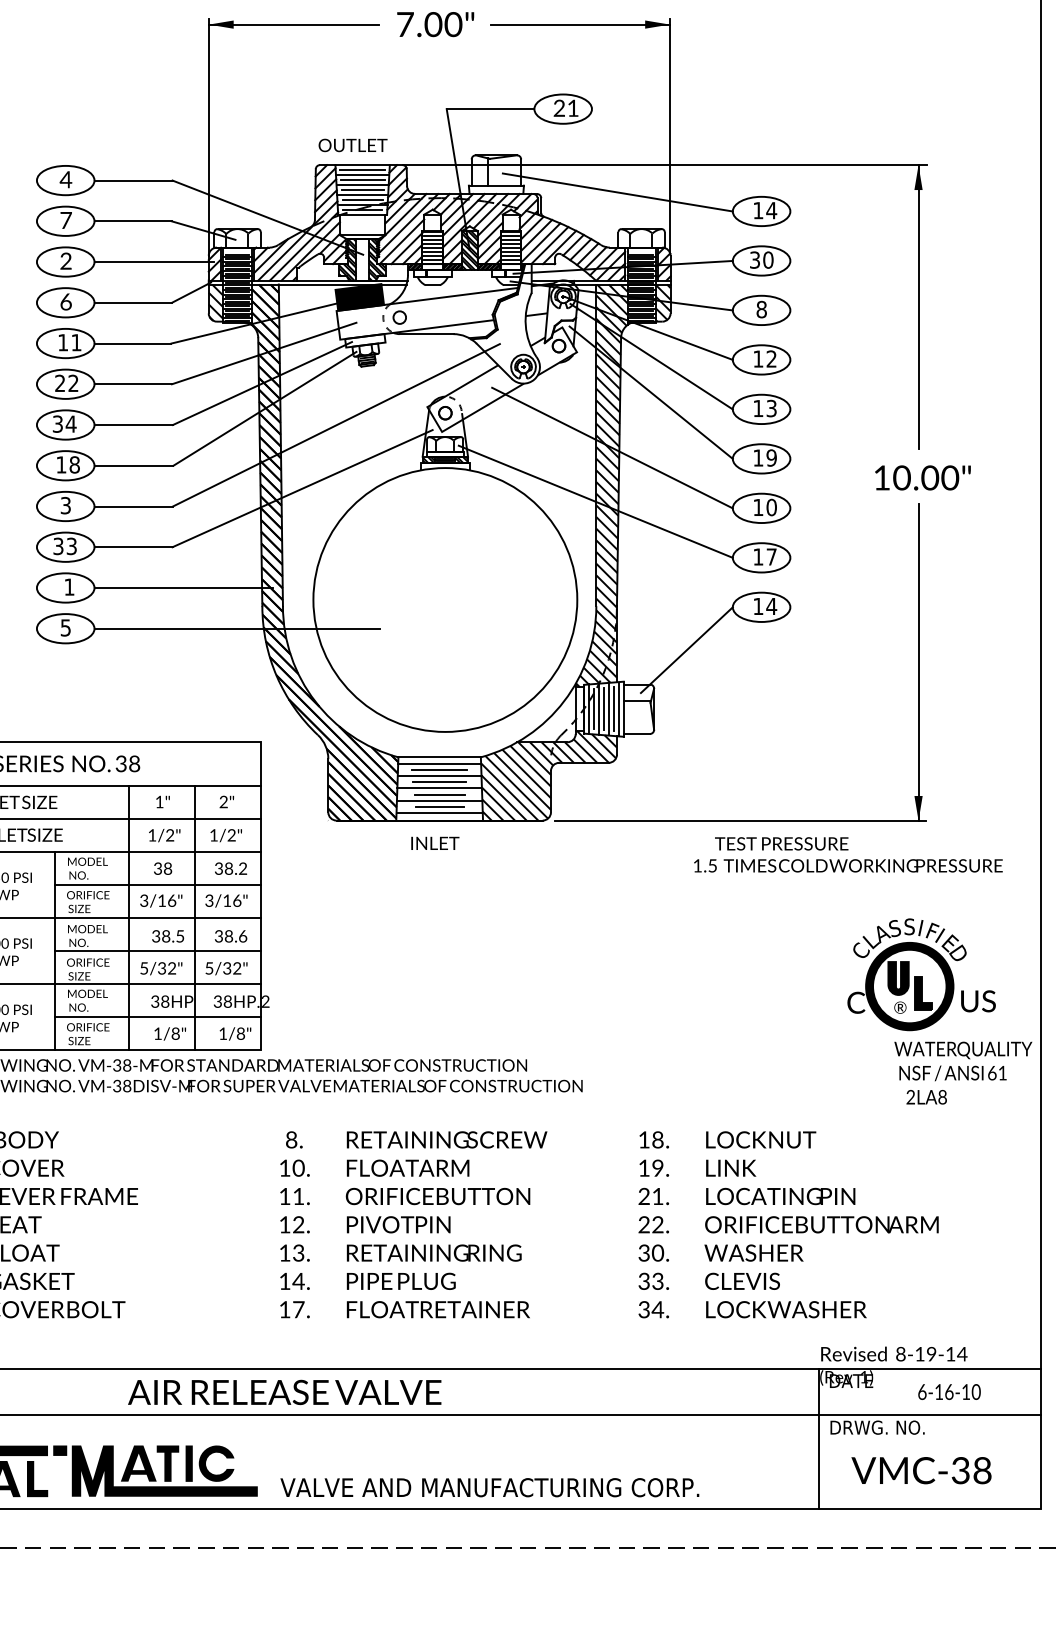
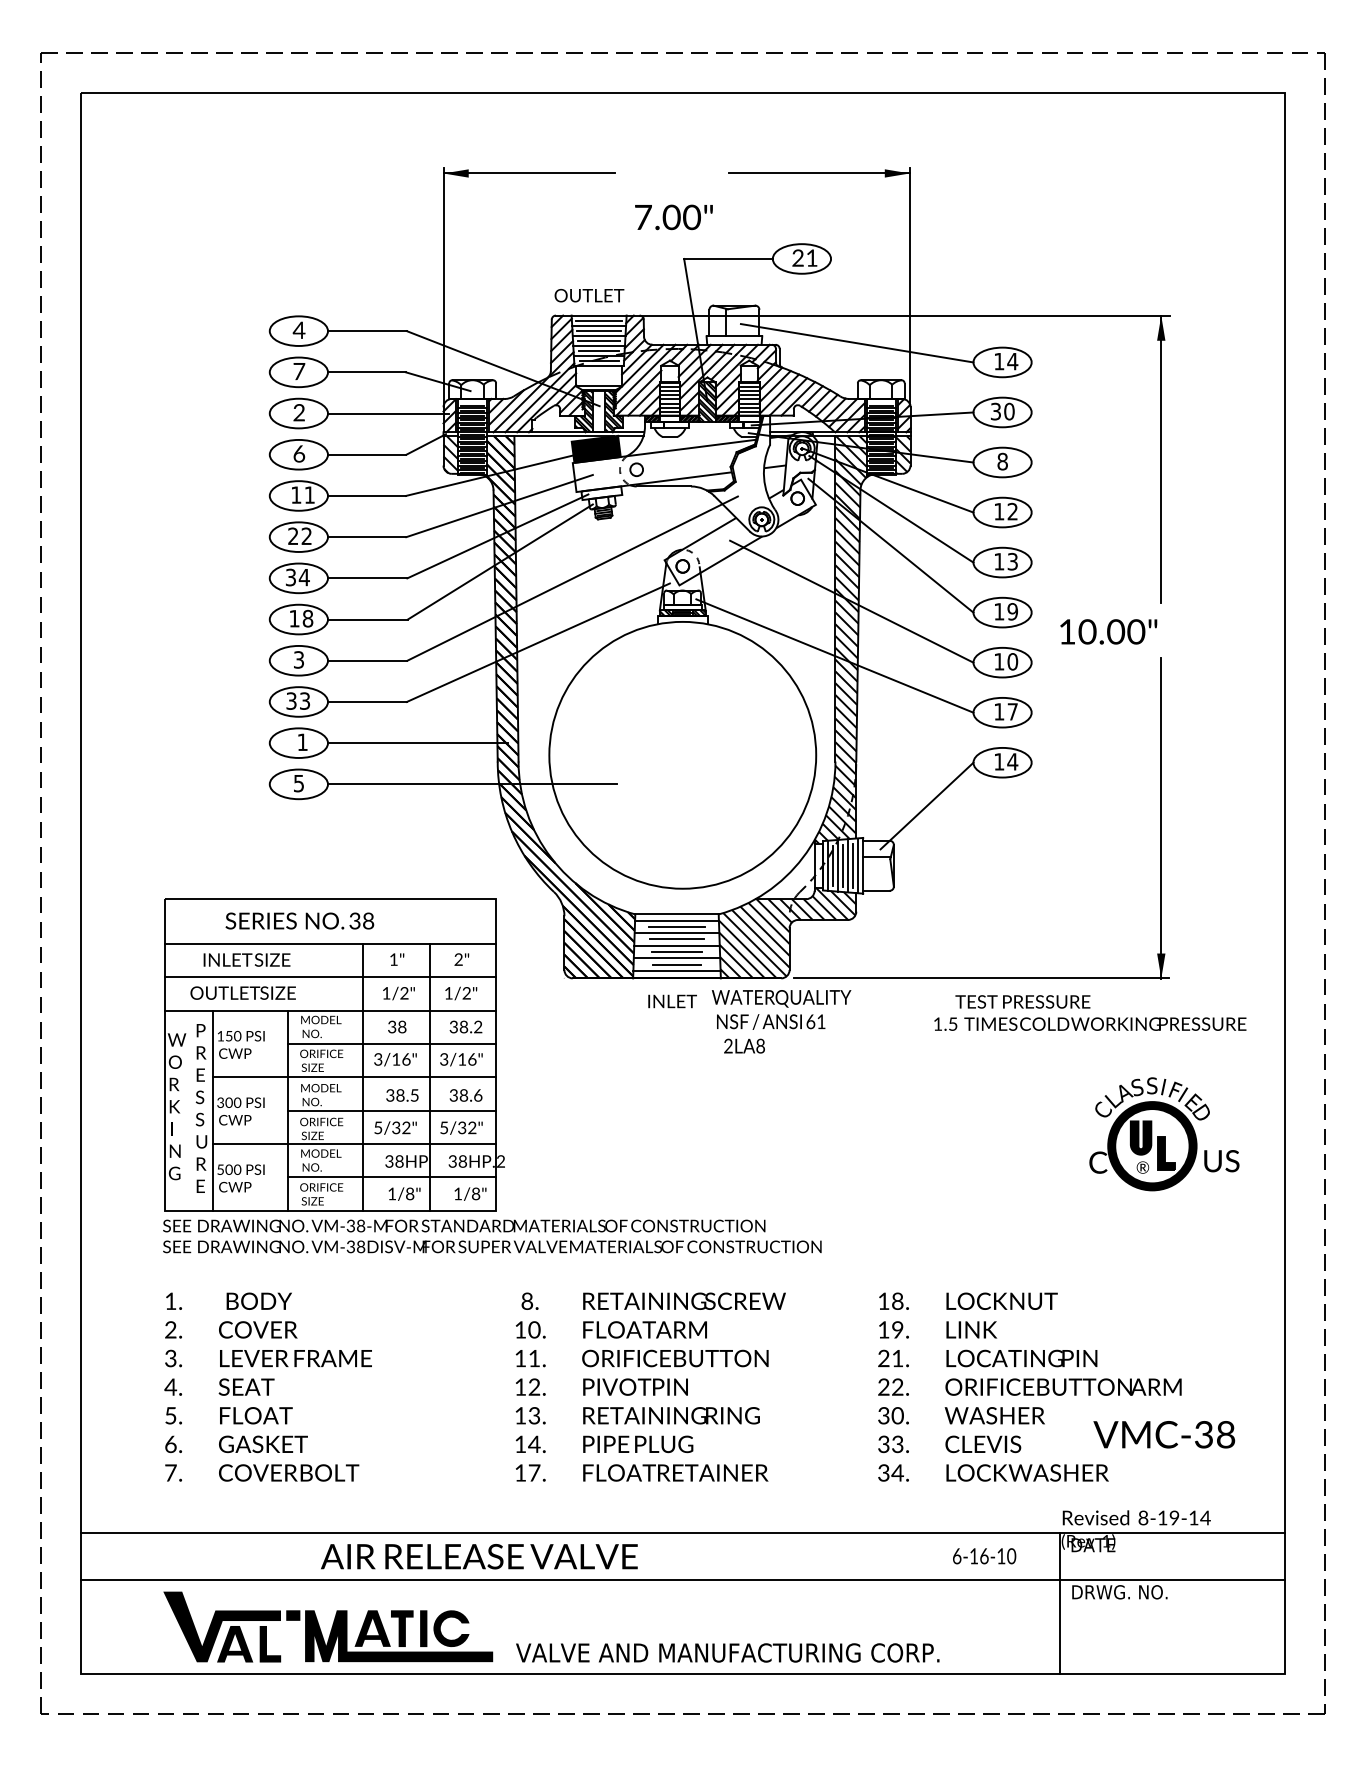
text: (435, 24) -> (673, 217), moved
text: (922, 477) -> (1108, 631), moved
text: (963, 1072) -> (781, 1021), moved
text: (284, 1392) -> (479, 1556), moved
text: (949, 1392) -> (984, 1556), moved
text: (921, 1470) -> (1164, 1434), moved

